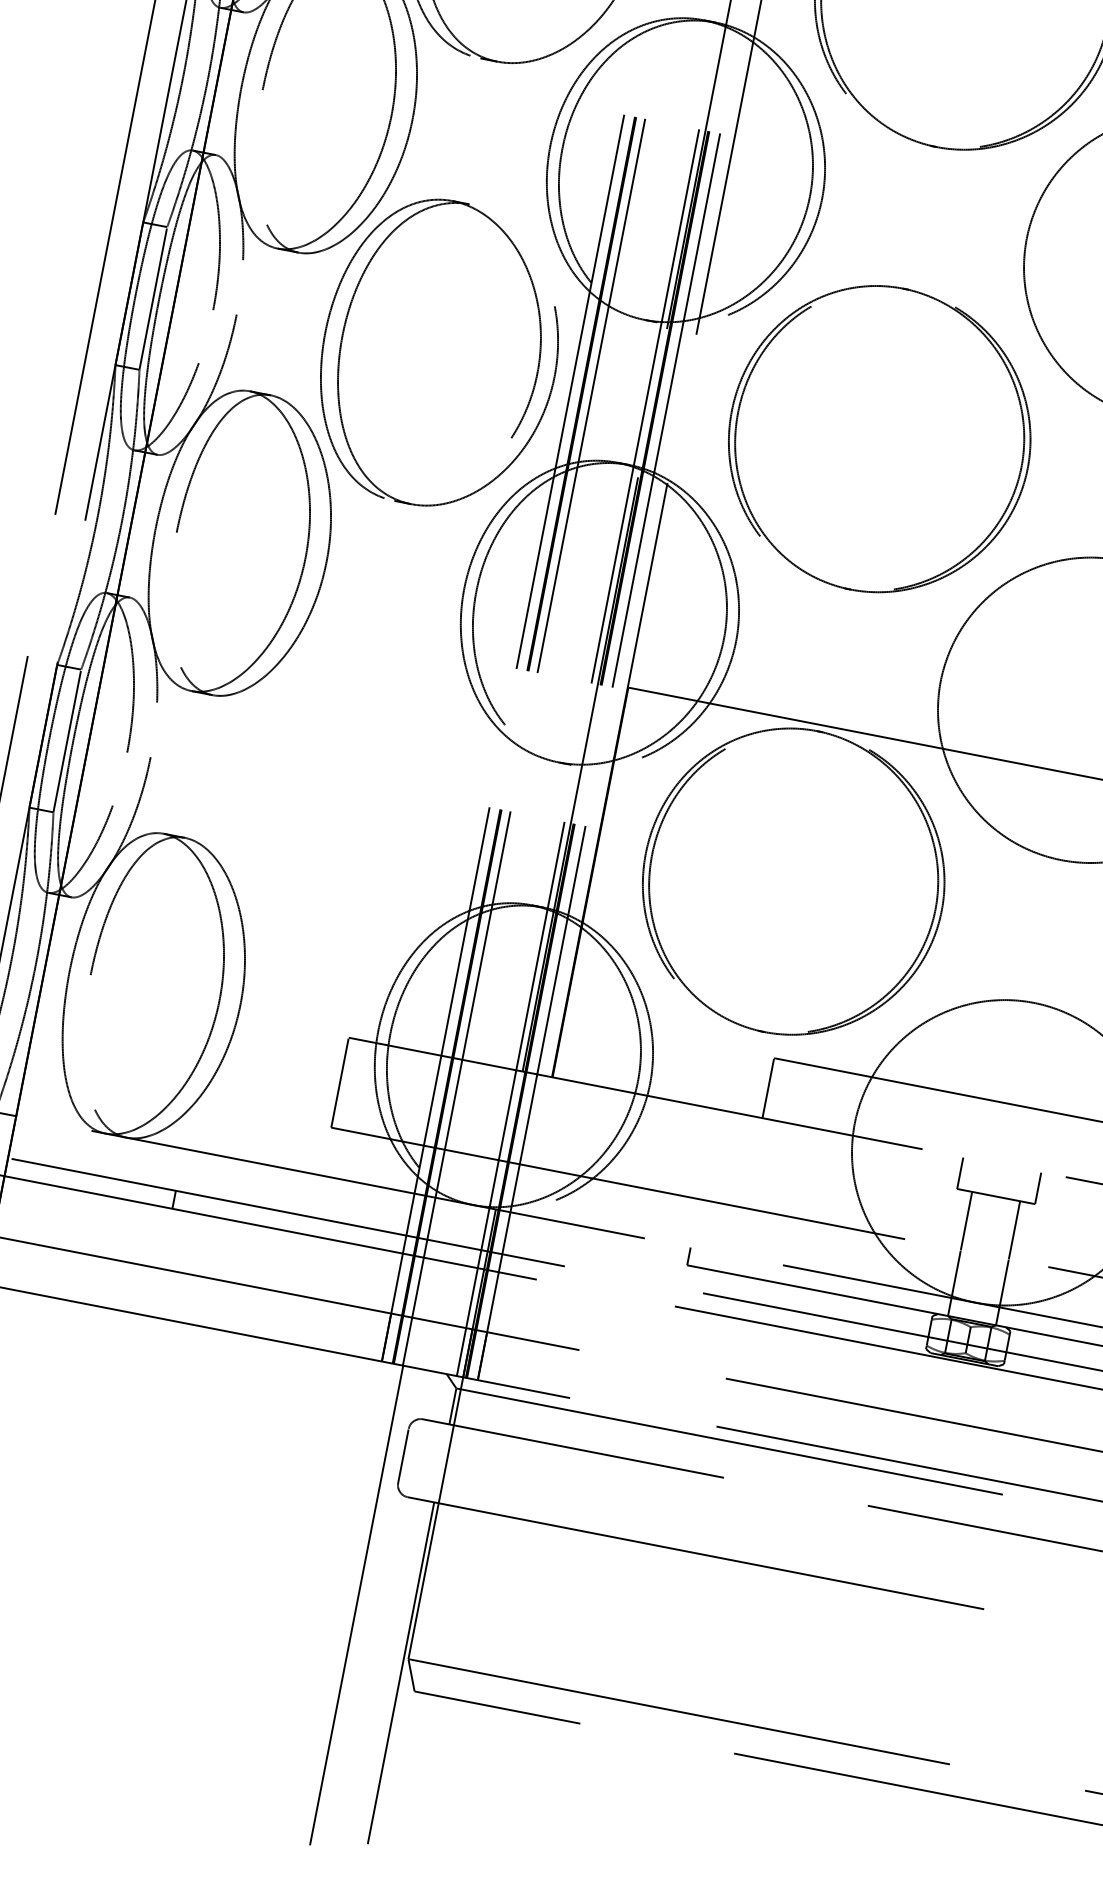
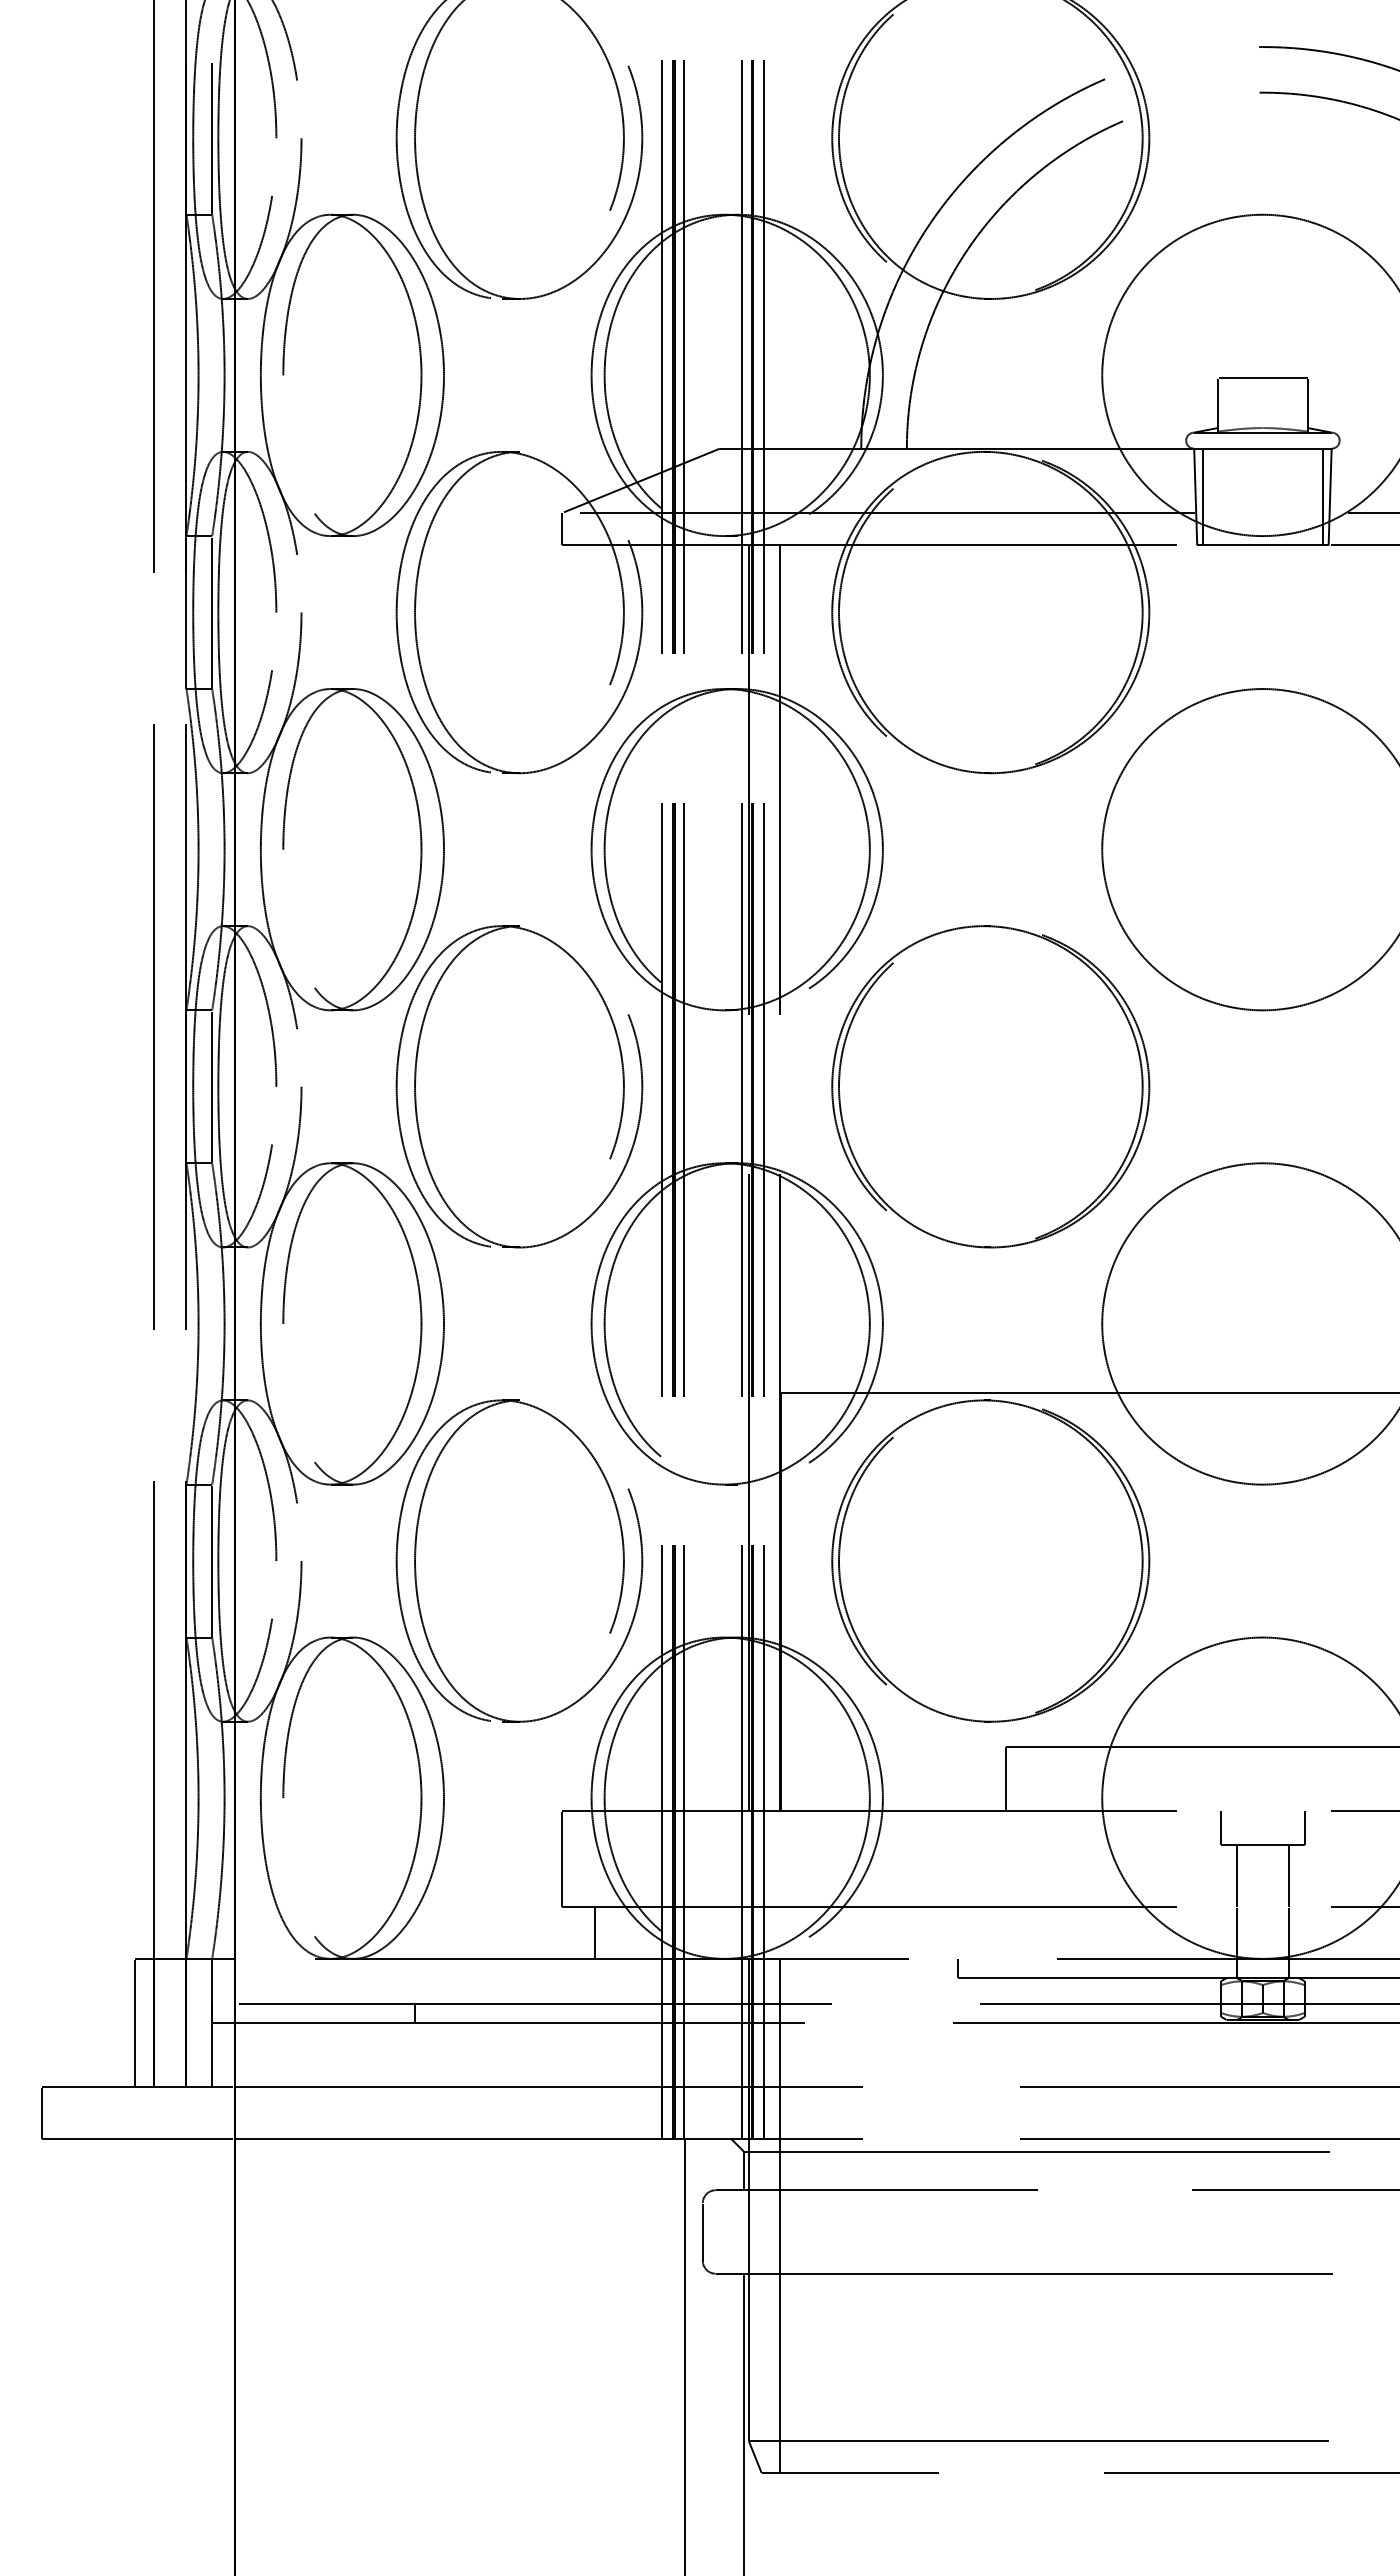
part: (451, 809) -> (622, 1554), added
line: (356, 1156) -> (594, 1932), added
line: (478, 1454) -> (780, 2215), added

